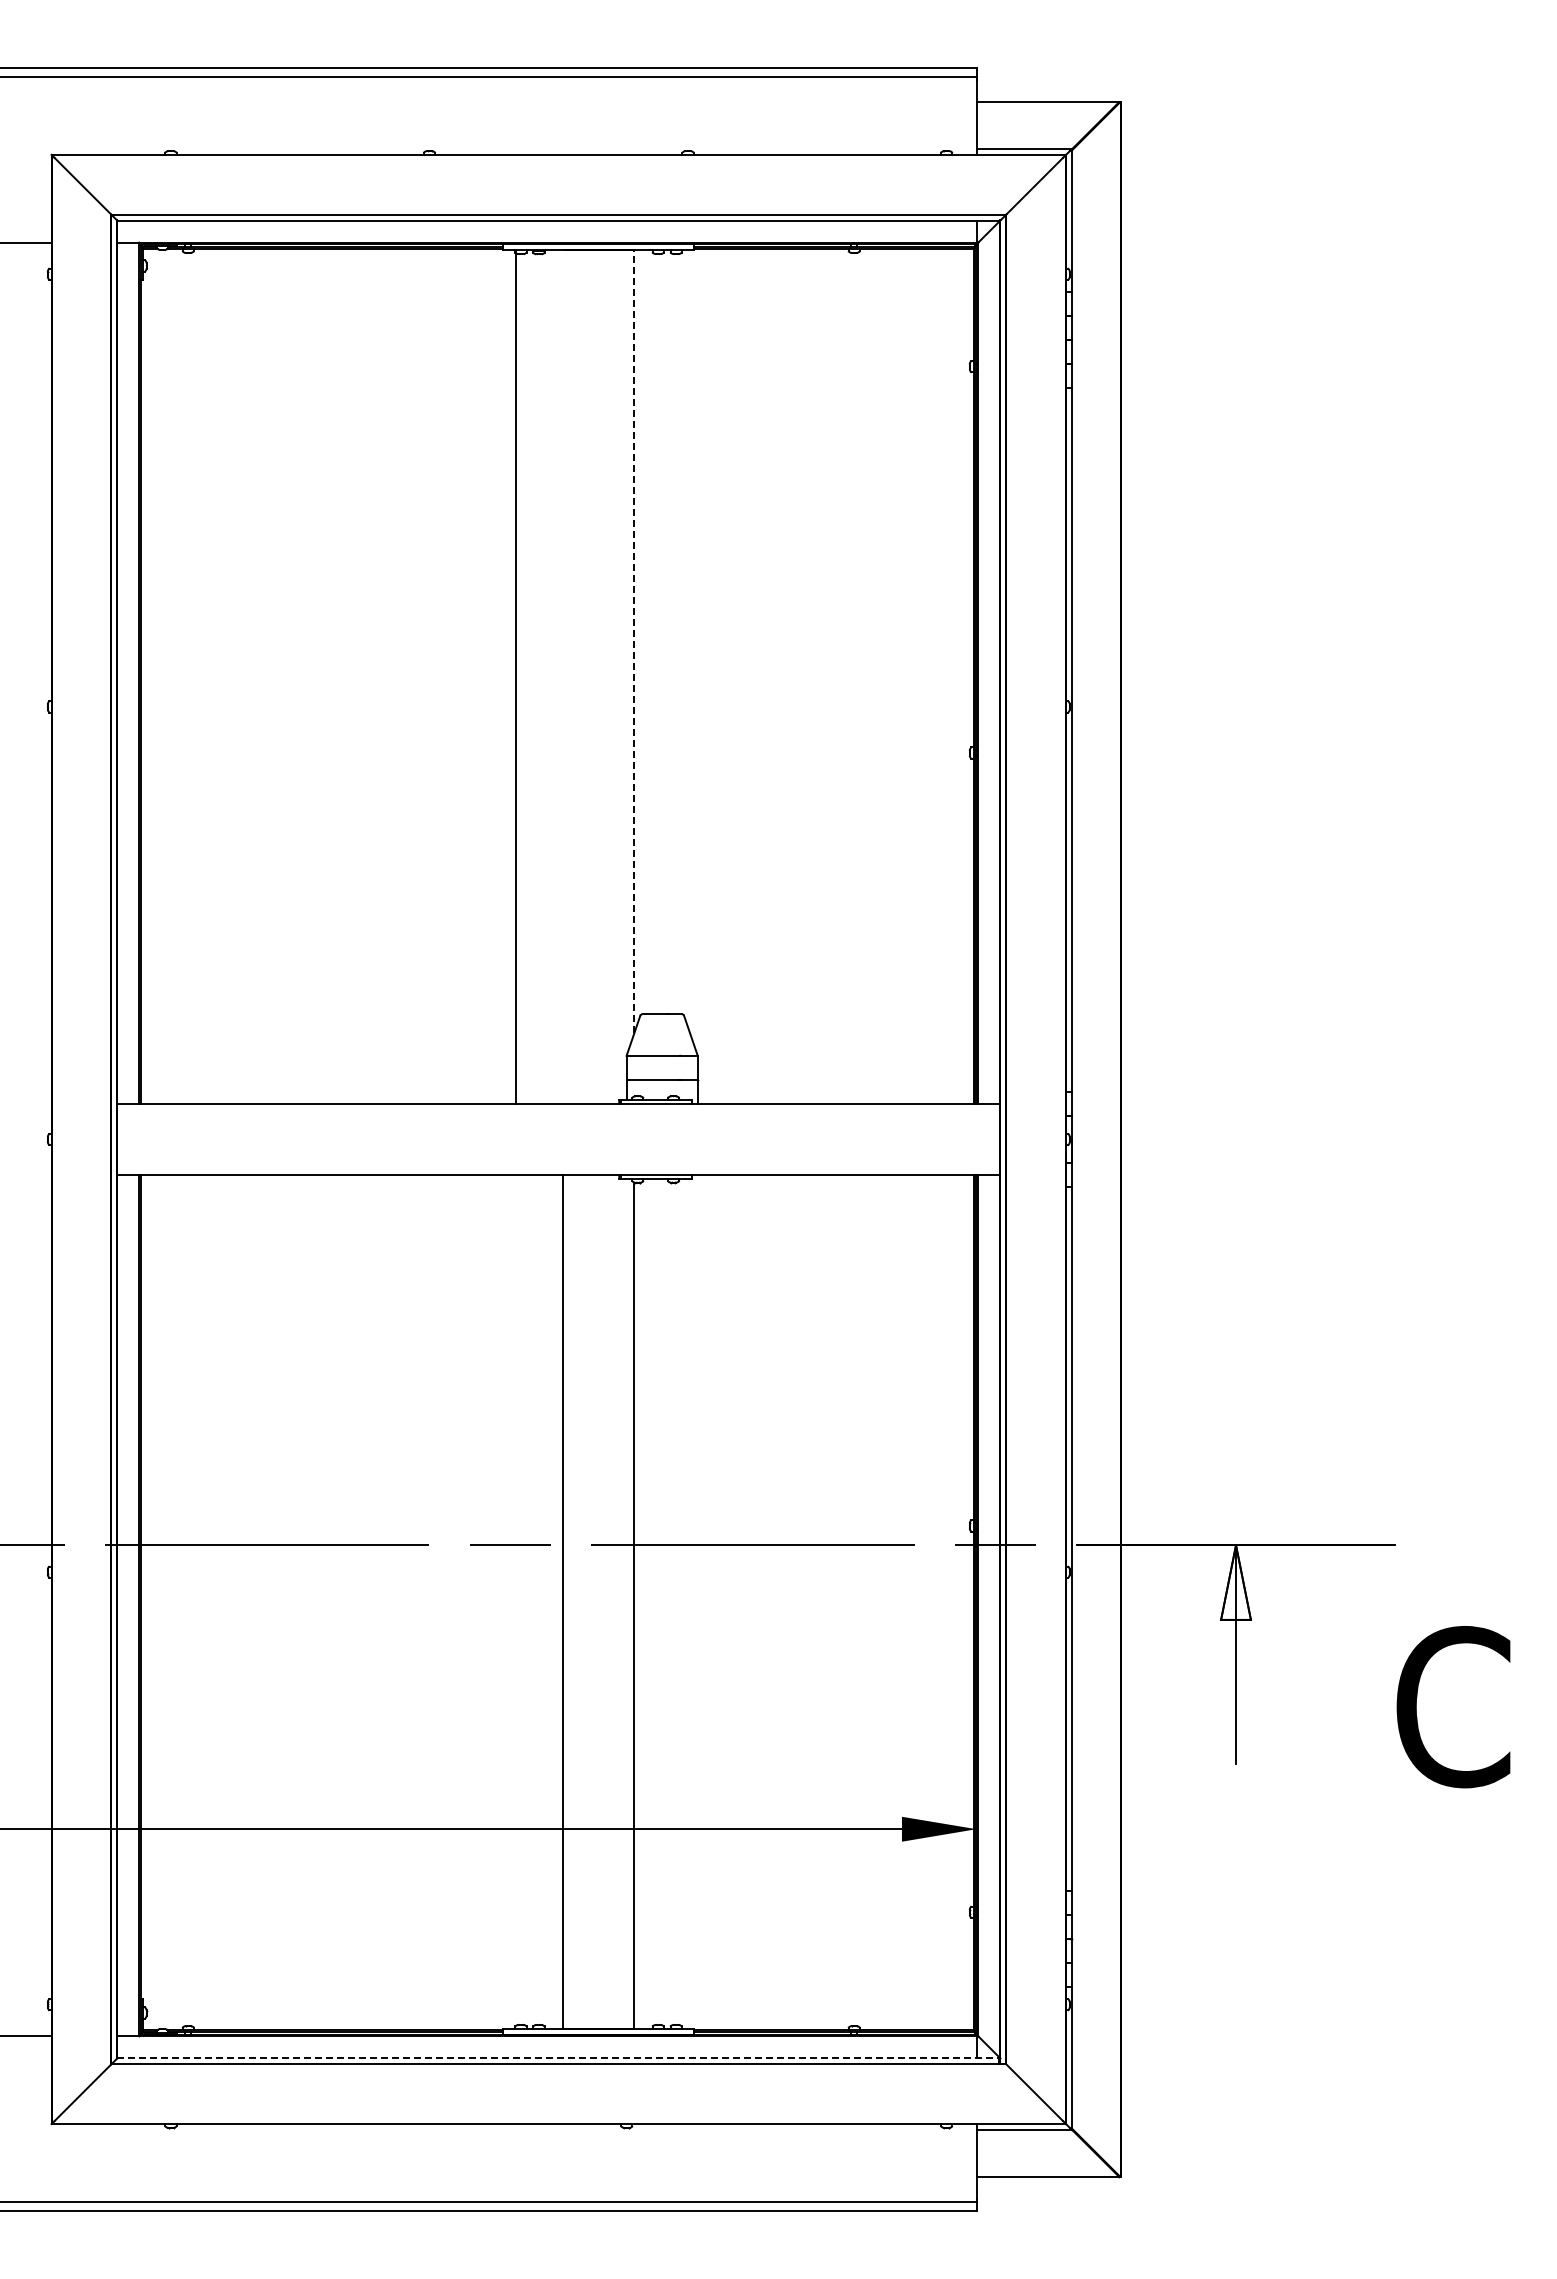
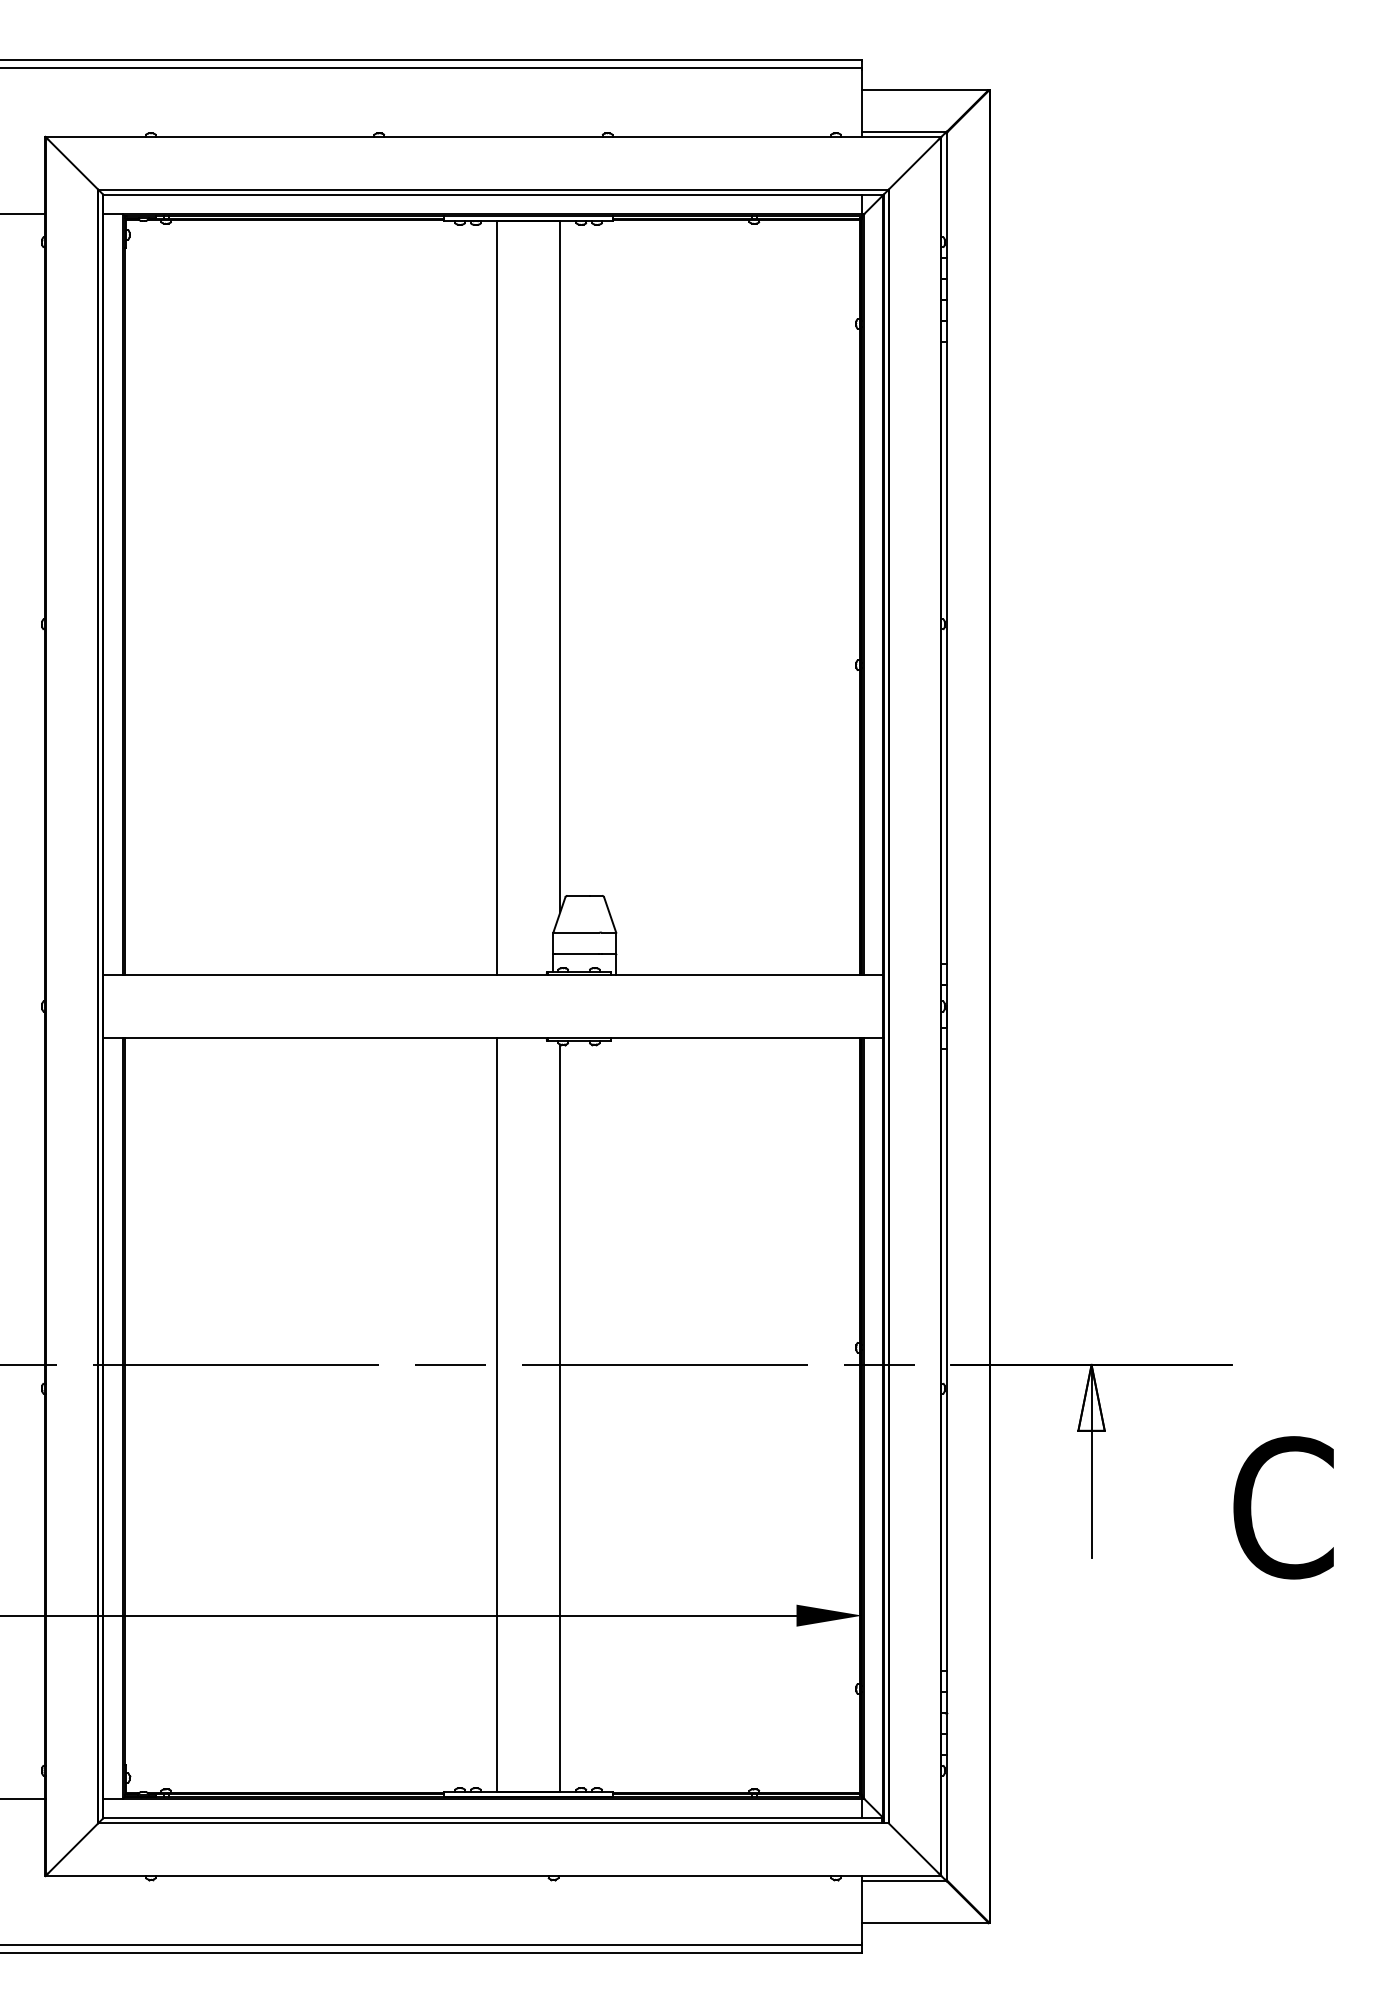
line: (634, 641) -> (560, 566), dashed -> solid
line: (515, 676) -> (496, 597), moved
line: (558, 2058) -> (493, 1818), dashed -> solid

